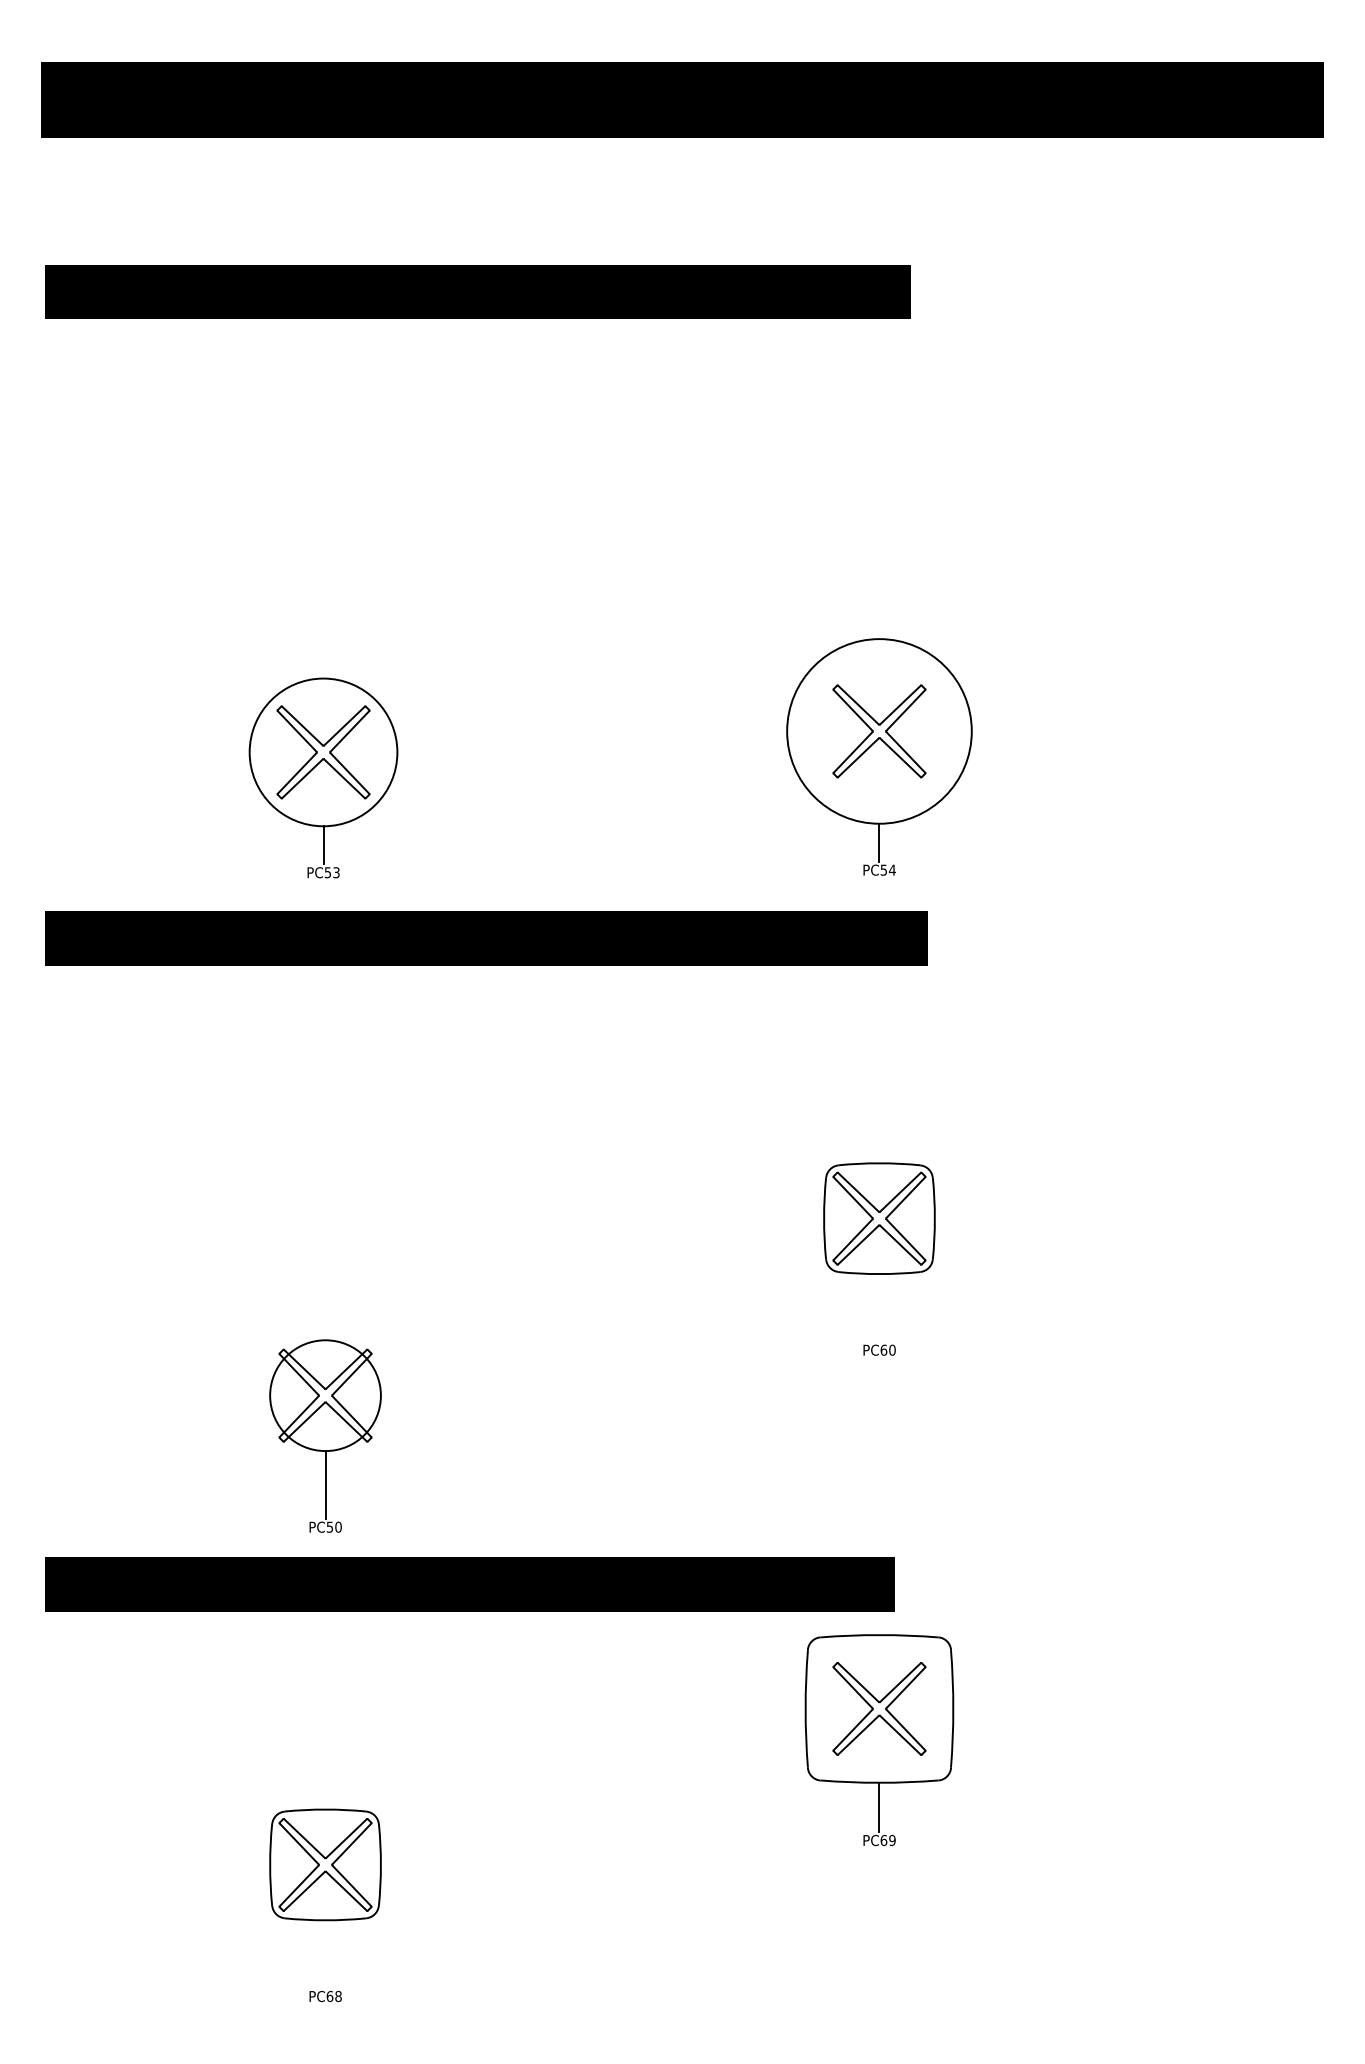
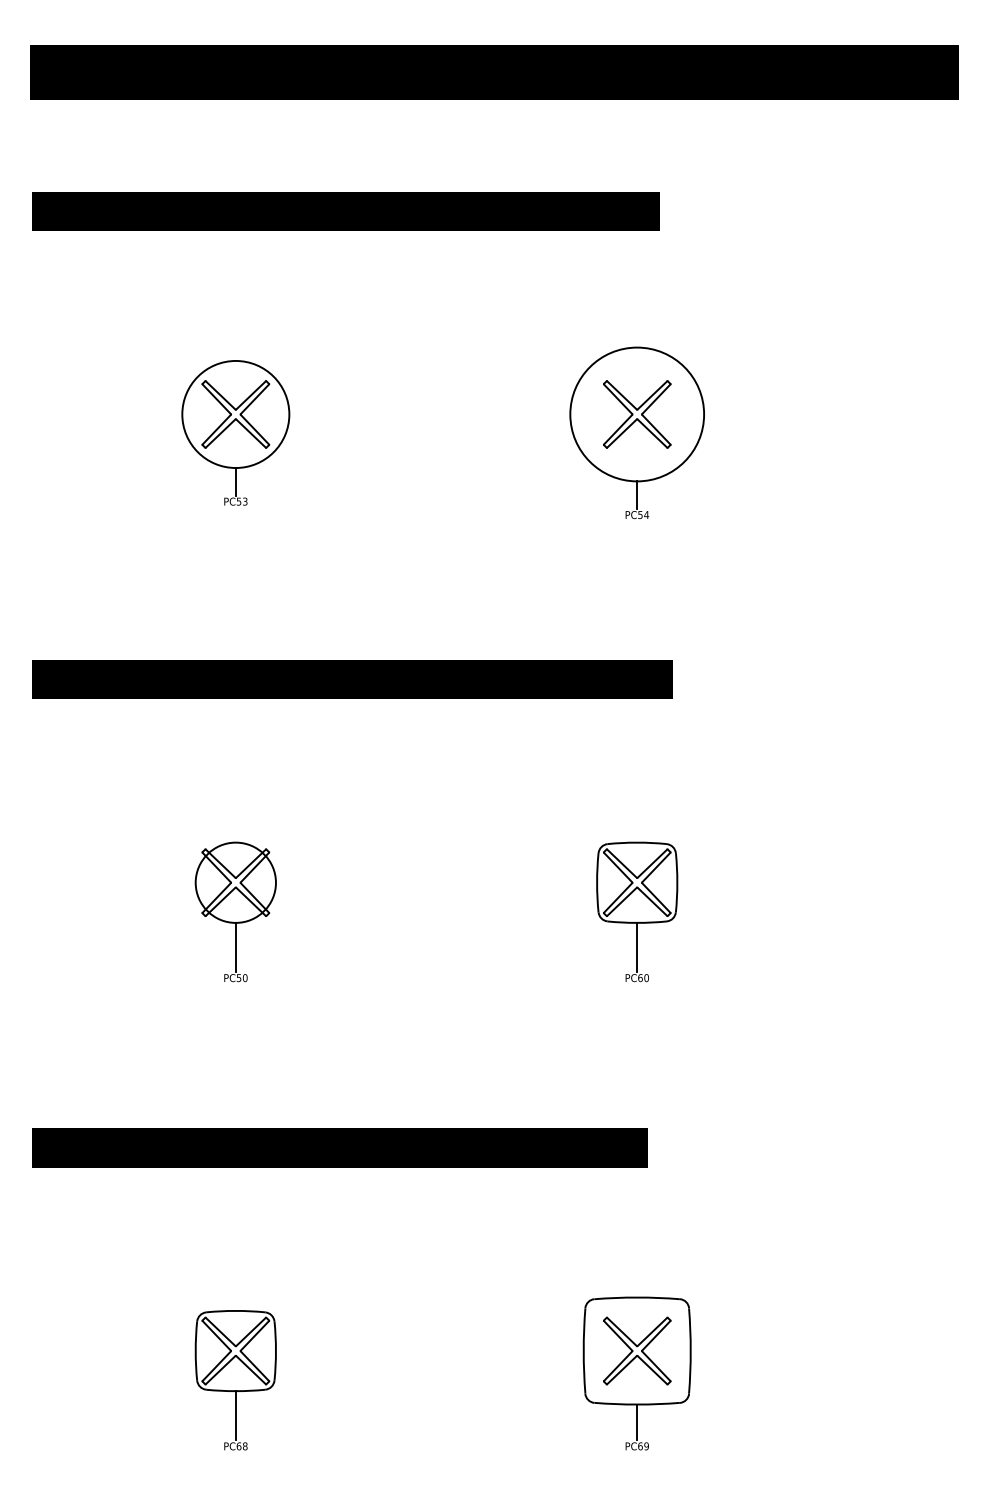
part: (879, 756) -> (637, 432), moved
part: (323, 777) -> (235, 432), moved
line: (879, 1307) -> (637, 947), added
part: (325, 1435) -> (235, 911), moved
part: (879, 1740) -> (637, 1373), moved
line: (325, 1954) -> (235, 1415), added

